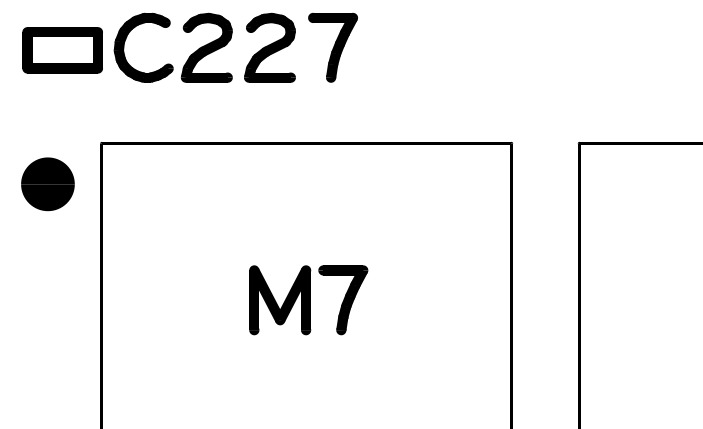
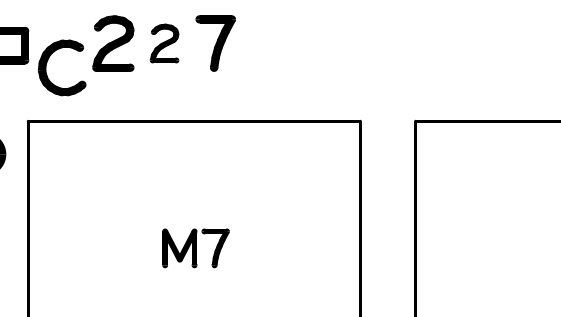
part: (126, 39) -> (48, 61), moved
part: (269, 47) -> (164, 43), size x0.7
part: (308, 300) -> (195, 248), size x0.7

